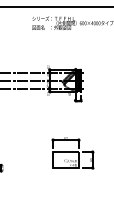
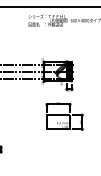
part: (72, 153) -> (64, 116), moved

